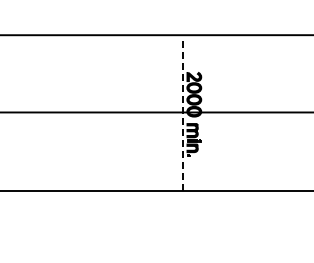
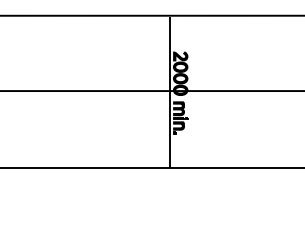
line: (182, 113) -> (169, 92), dashed -> solid

